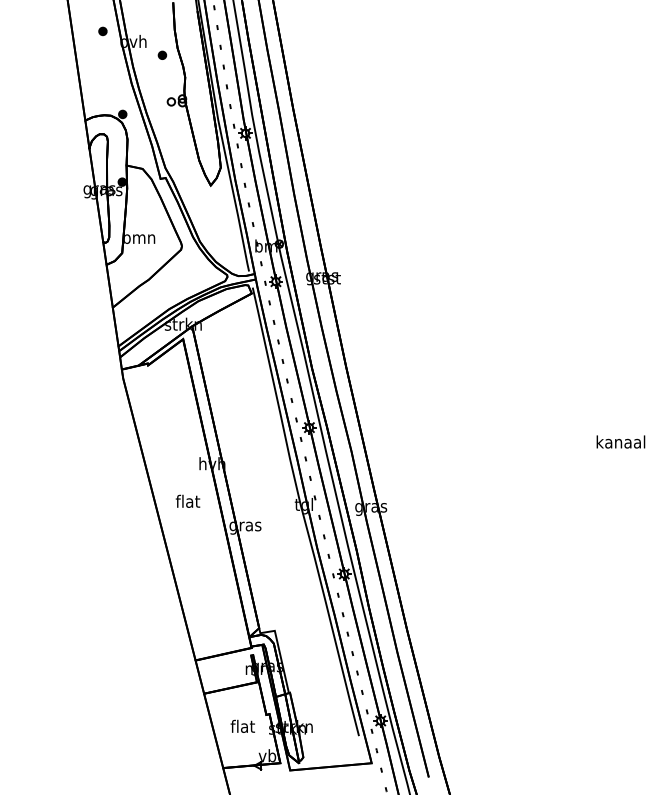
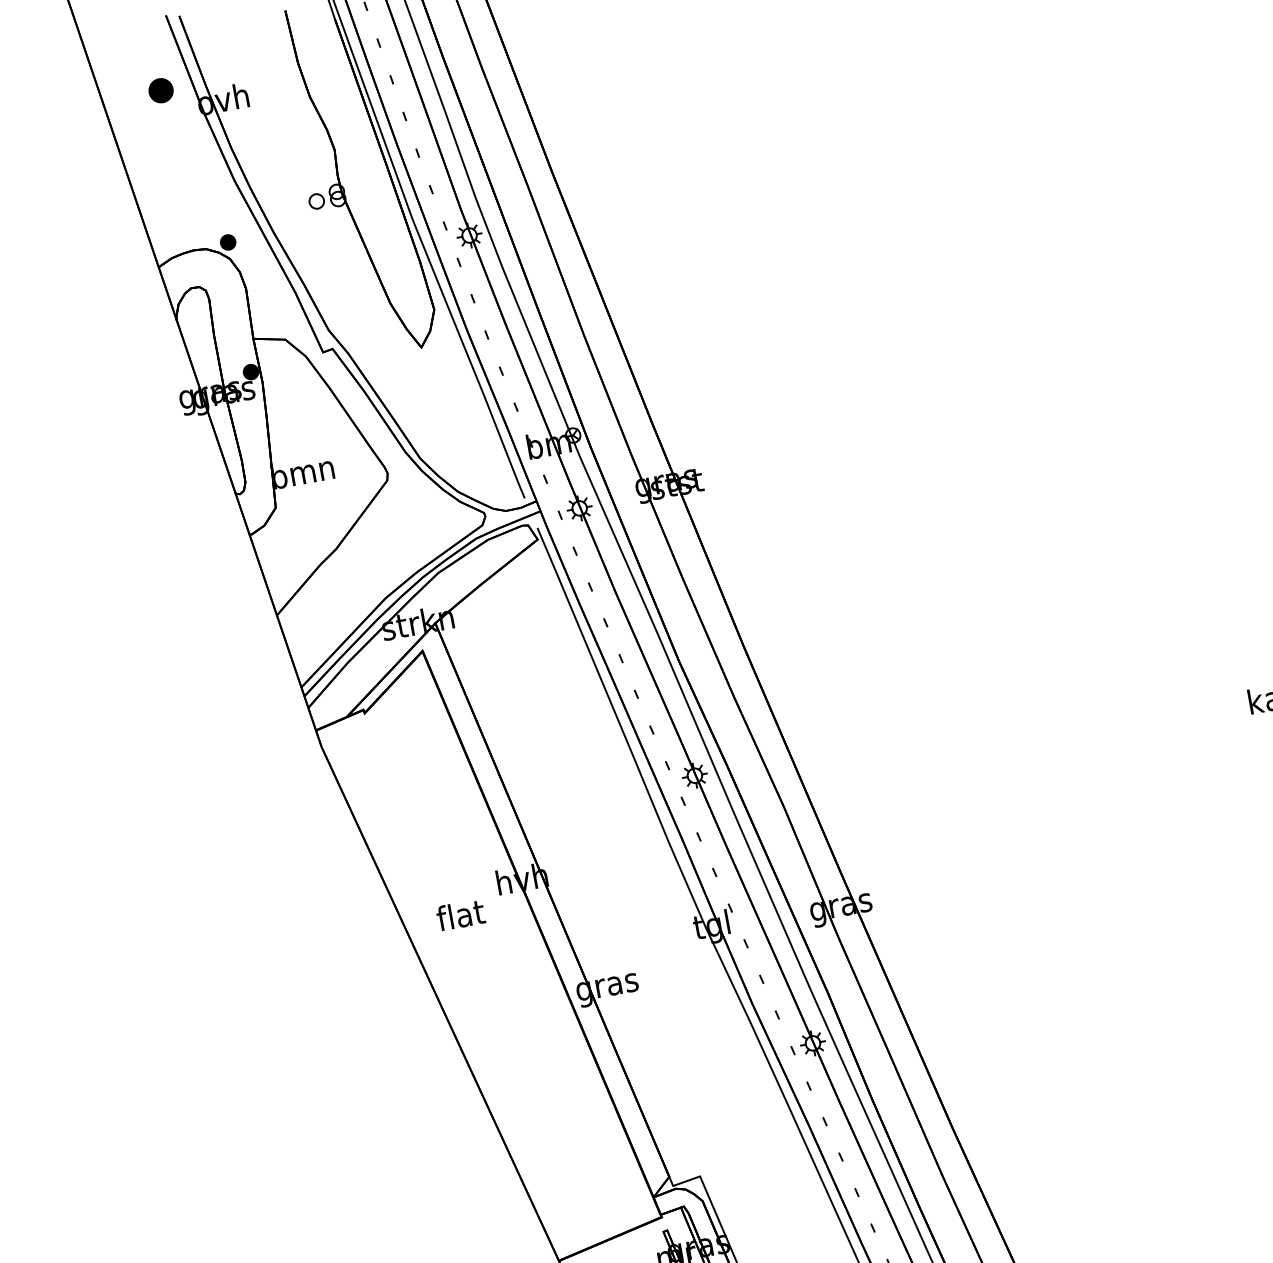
part: (102, 31) -> (160, 90), size x1.6
part: (162, 54) -> (283, 113), removed
text: (187, 500) -> (459, 913), moved

